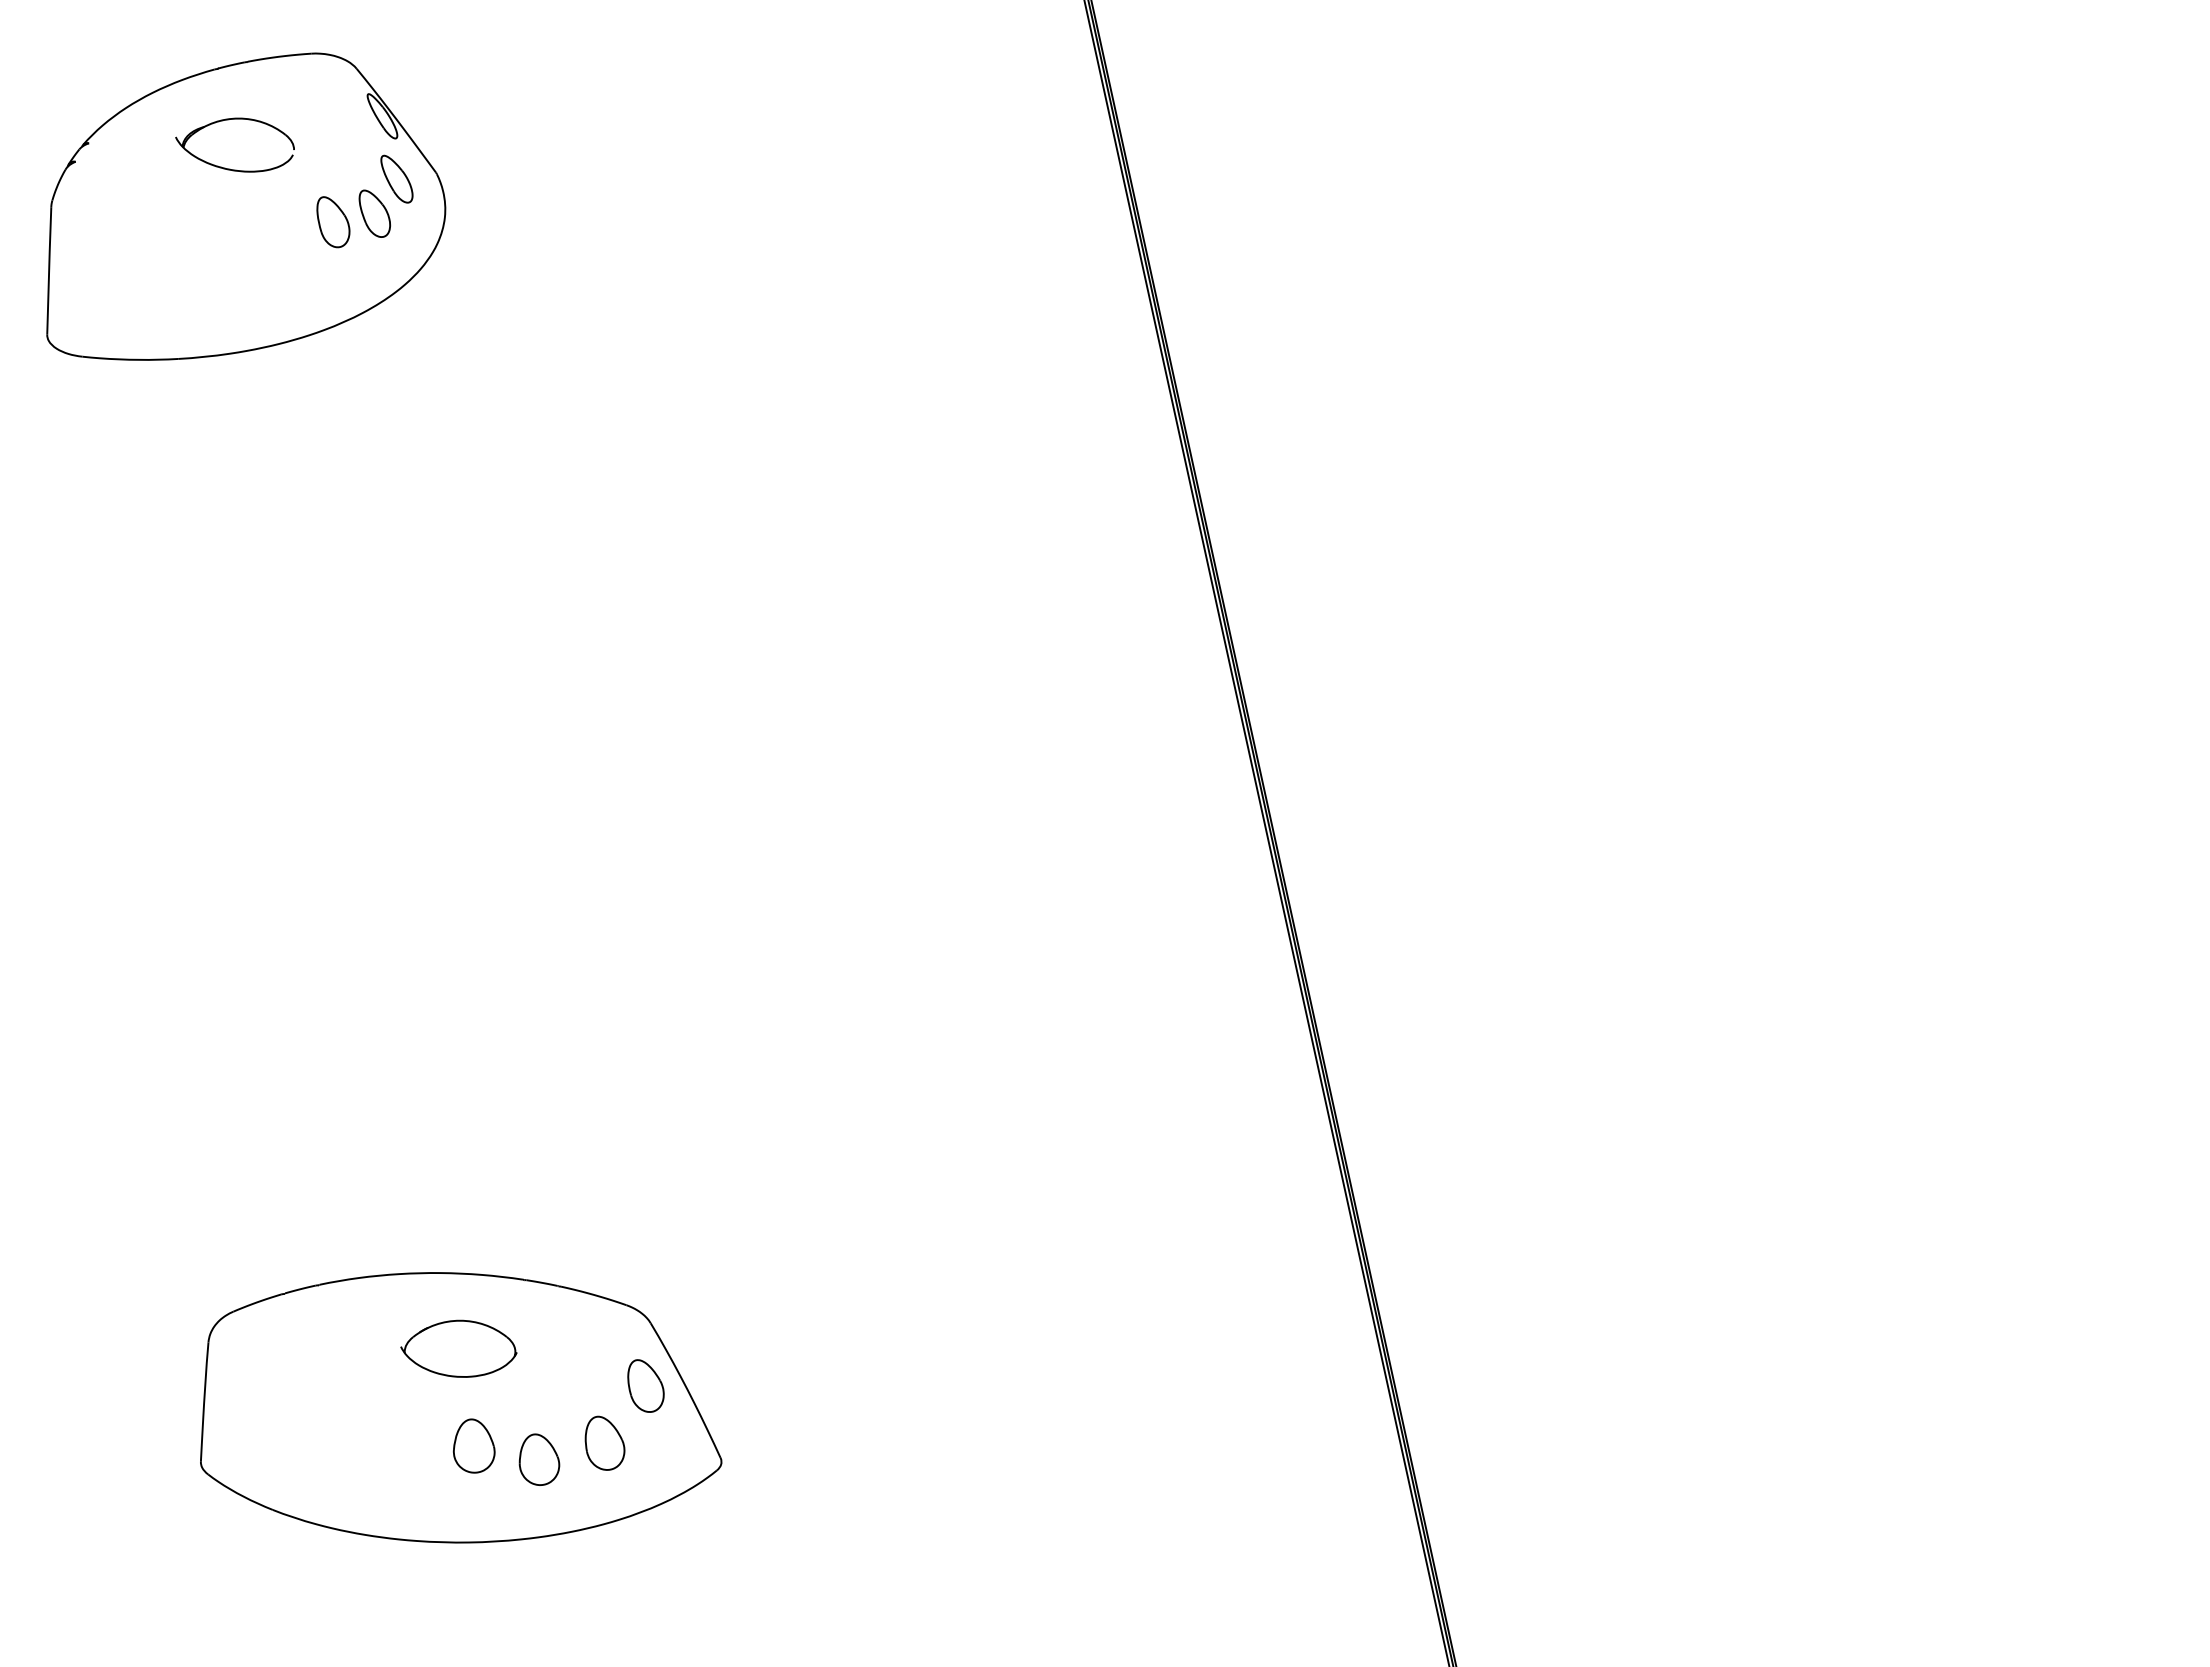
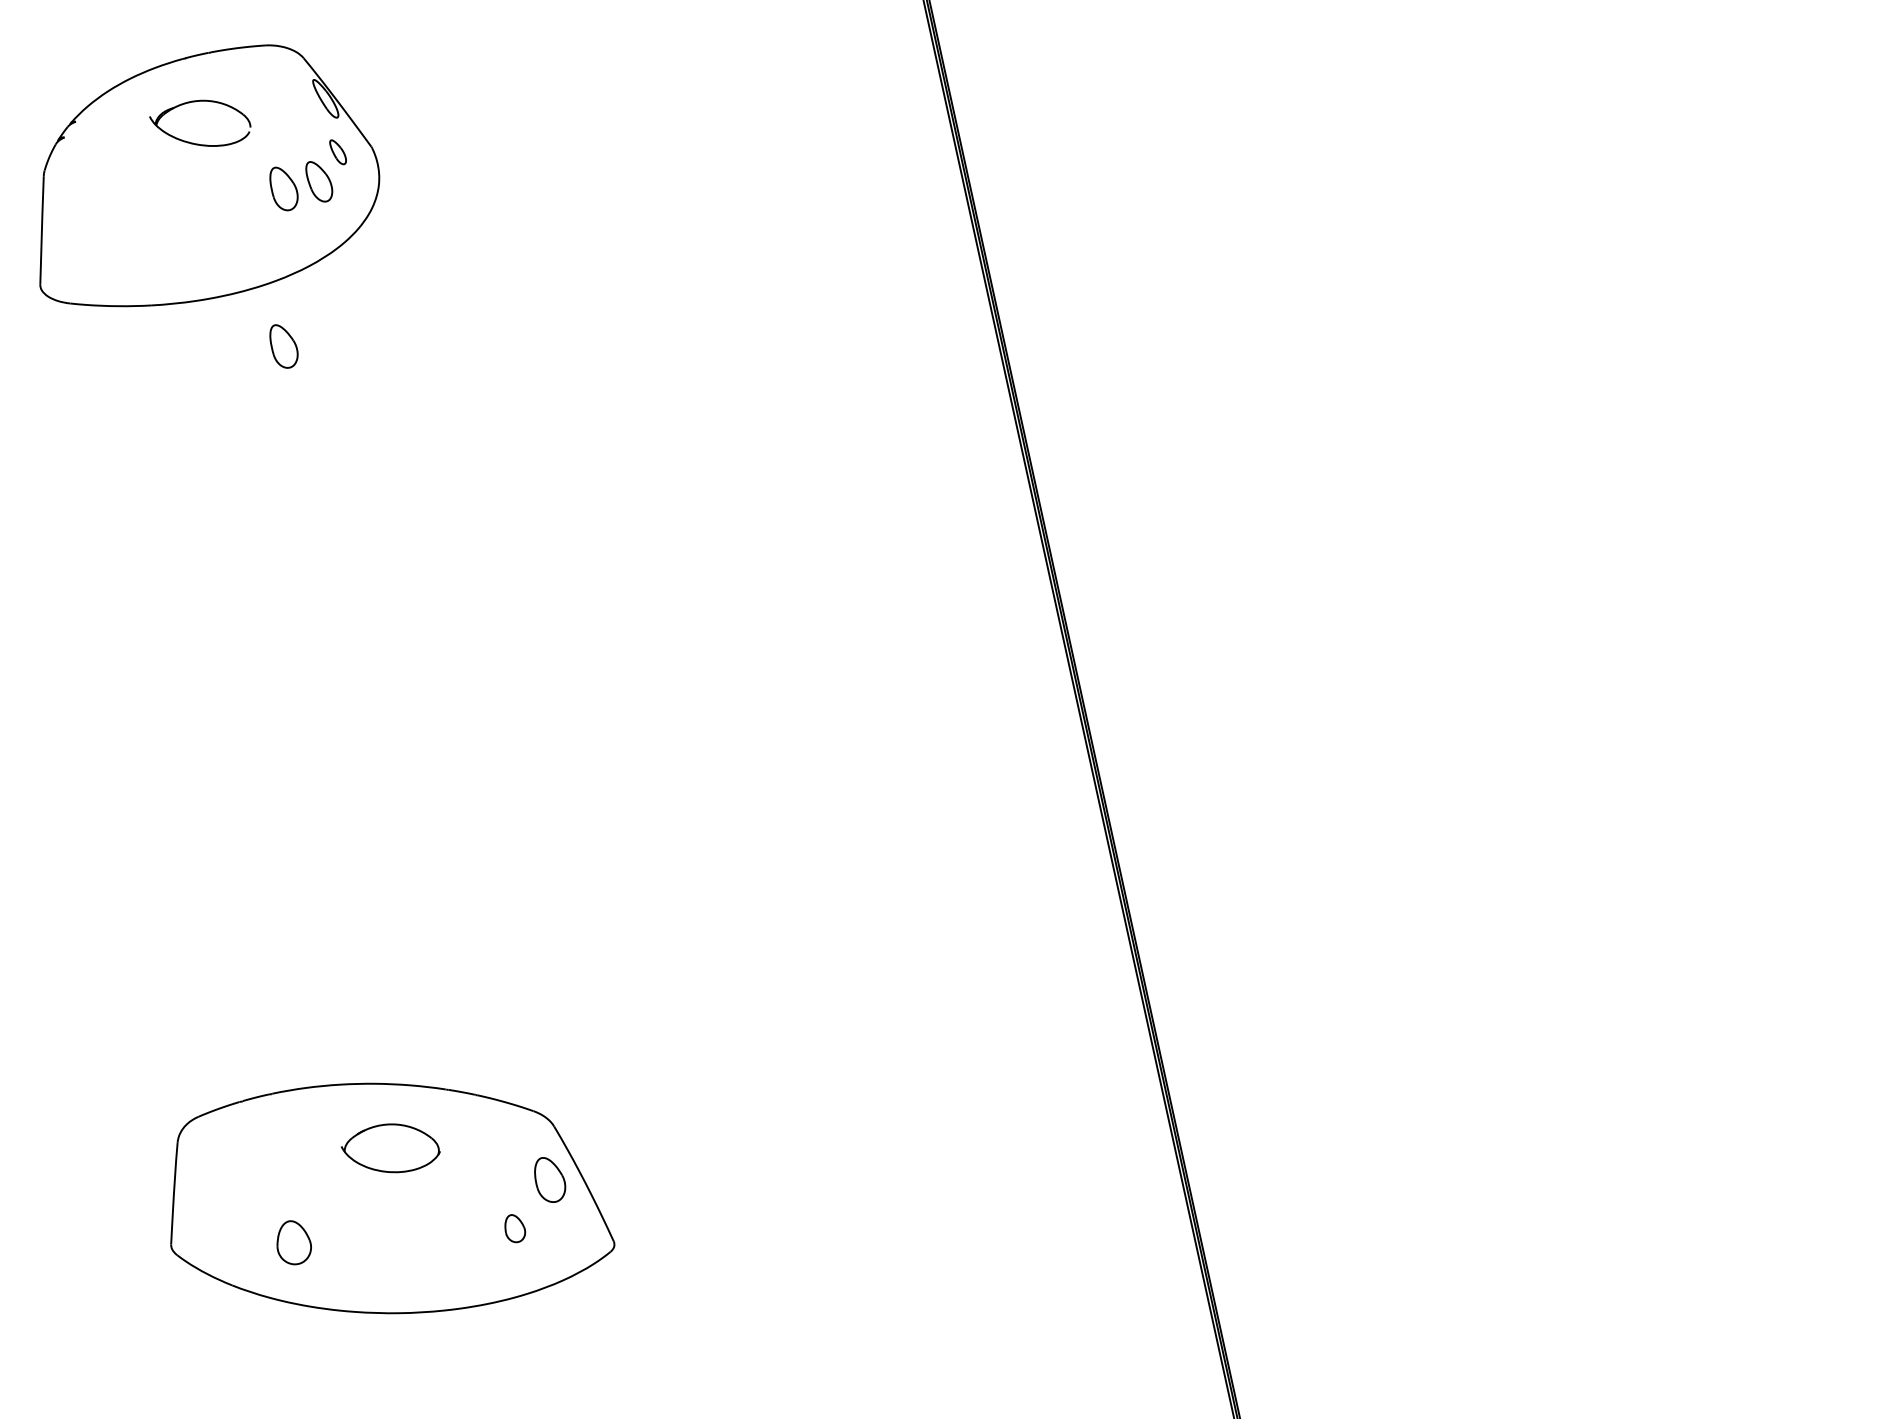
part: (396, 178) -> (337, 151), size x0.6
part: (333, 407) -> (284, 346), added
part: (604, 1442) -> (514, 1228), size x0.6
part: (474, 1445) -> (404, 1230), removed
part: (539, 1459) -> (294, 1242), moved

